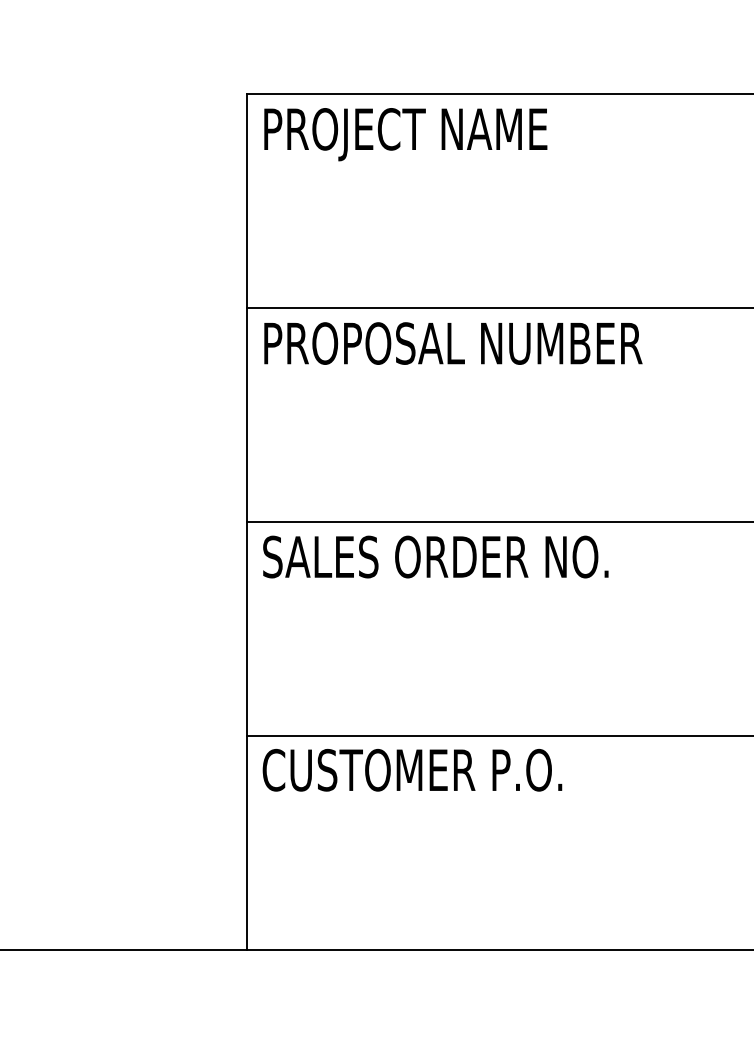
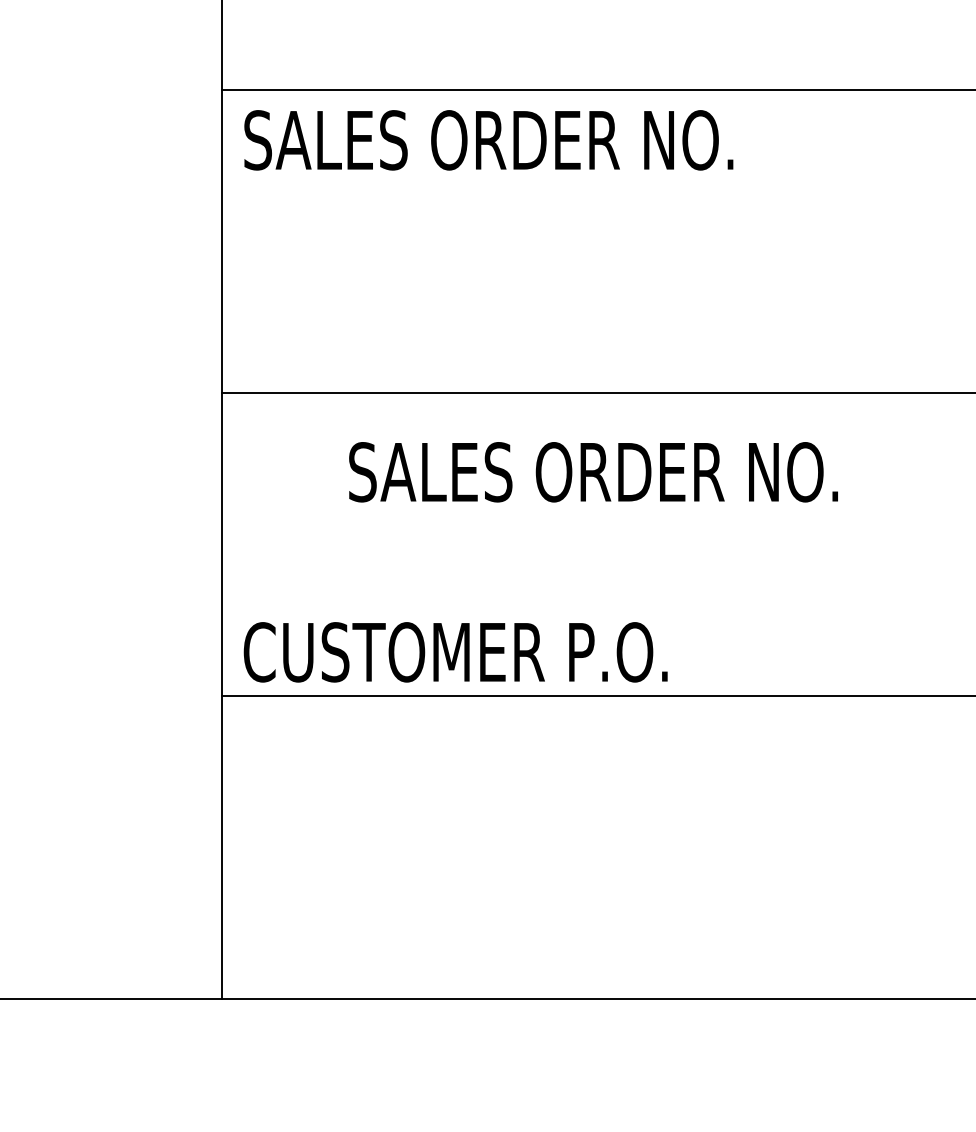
text: (452, 343) -> (512, 140), PROPOSAL NUMBER -> SALES ORDER NO.
text: (435, 556) -> (593, 471), moved
text: (412, 770) -> (455, 652), moved

